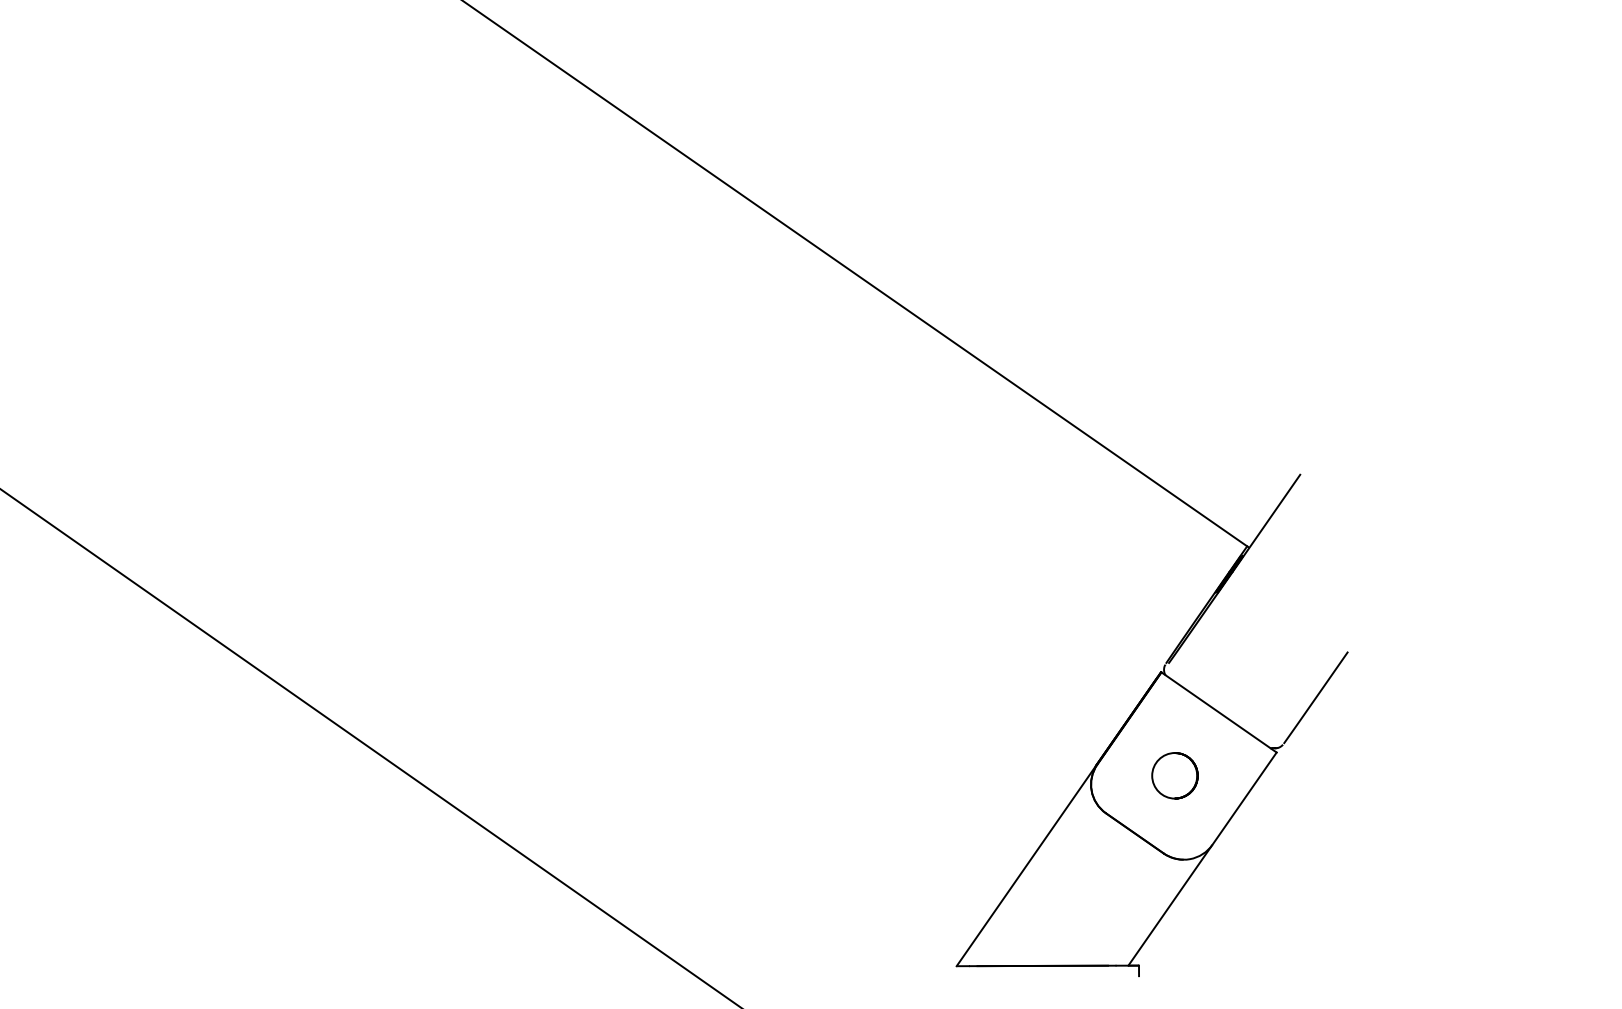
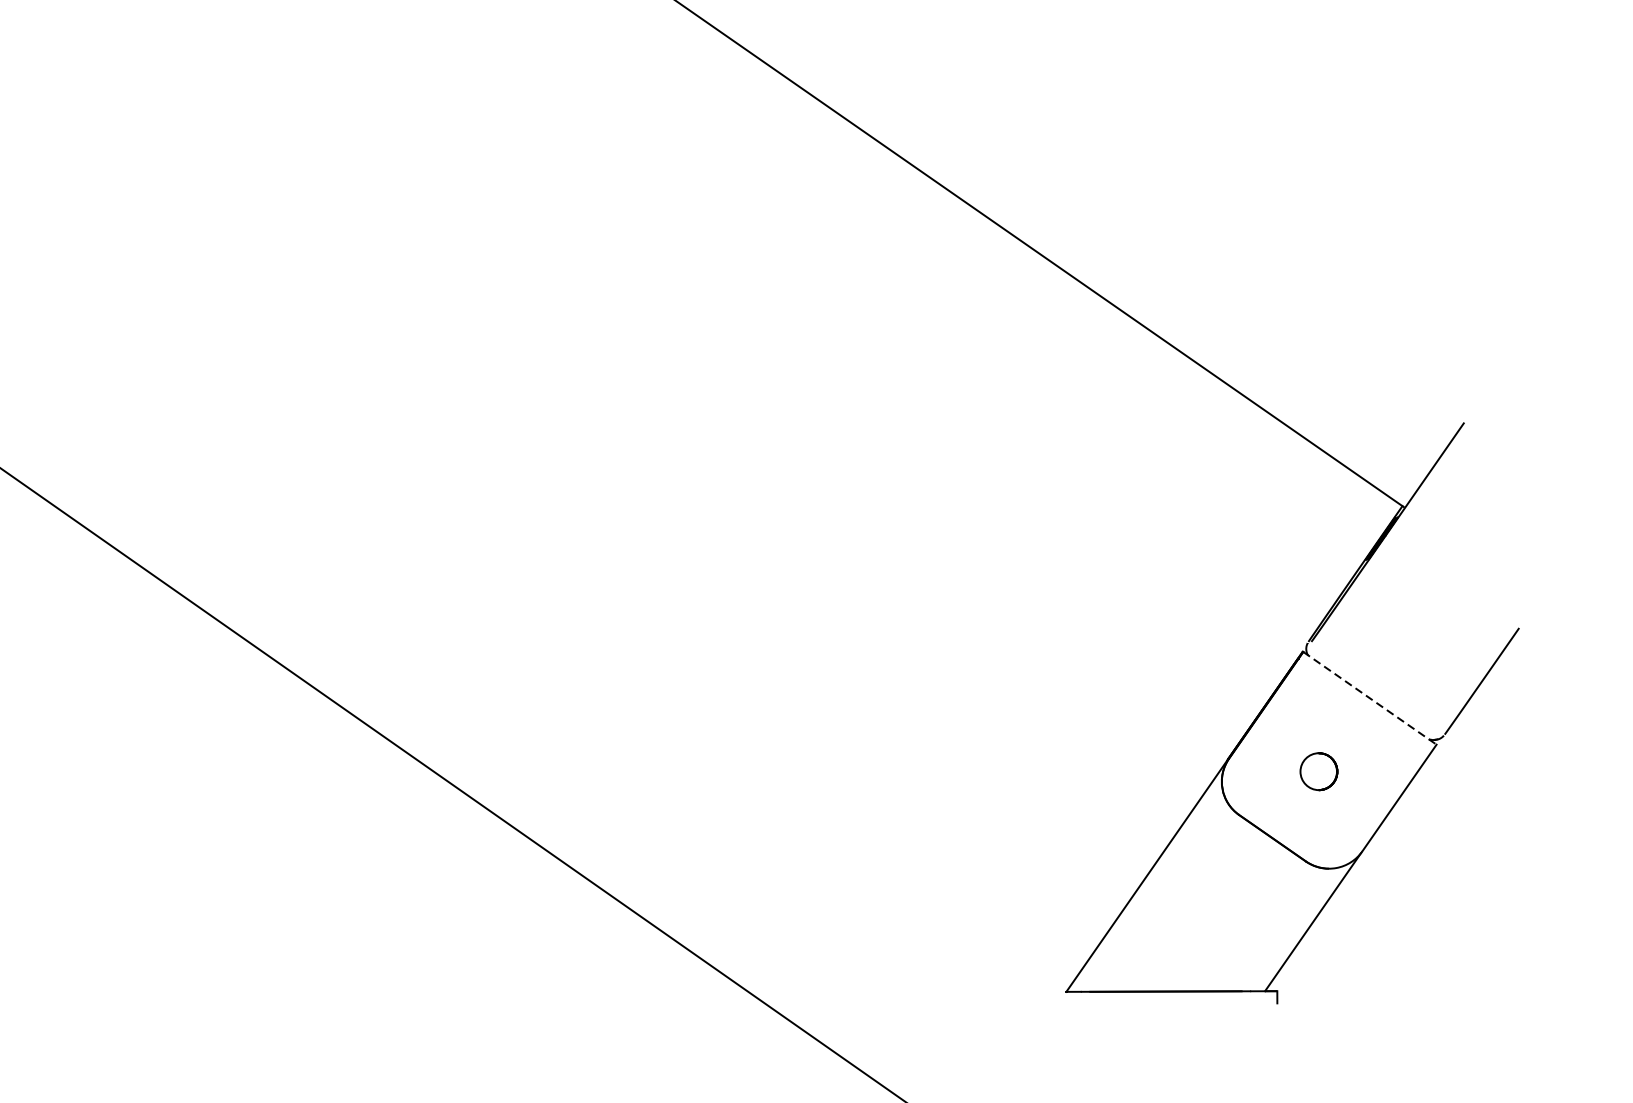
line: (1219, 712) -> (1370, 698), solid -> dashed
circle: (1174, 775) -> (1318, 771), size x0.7

